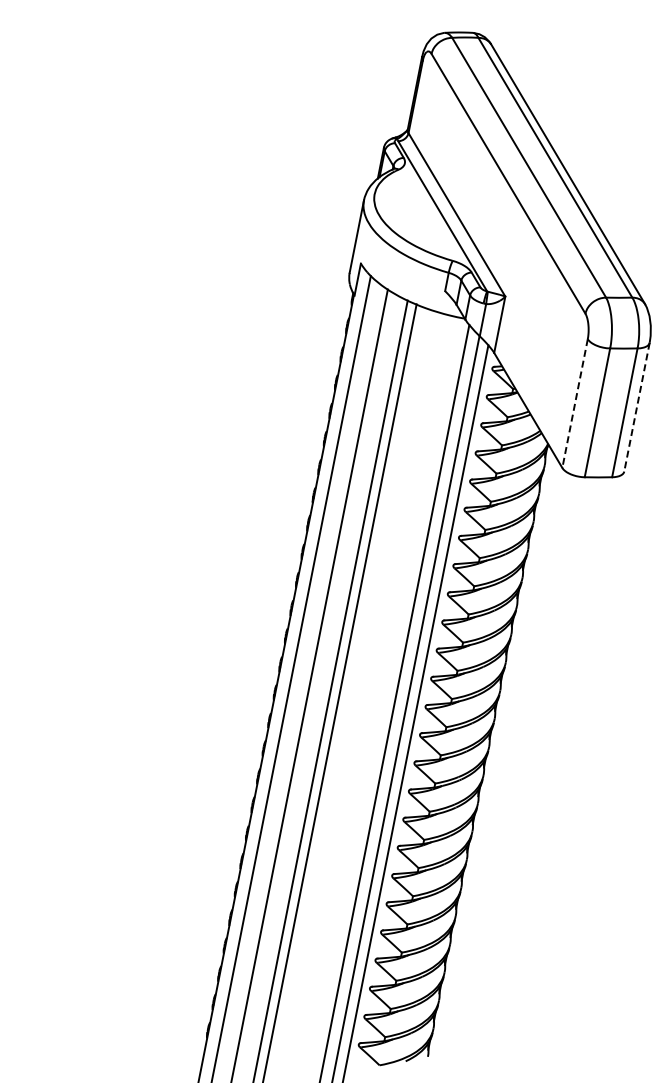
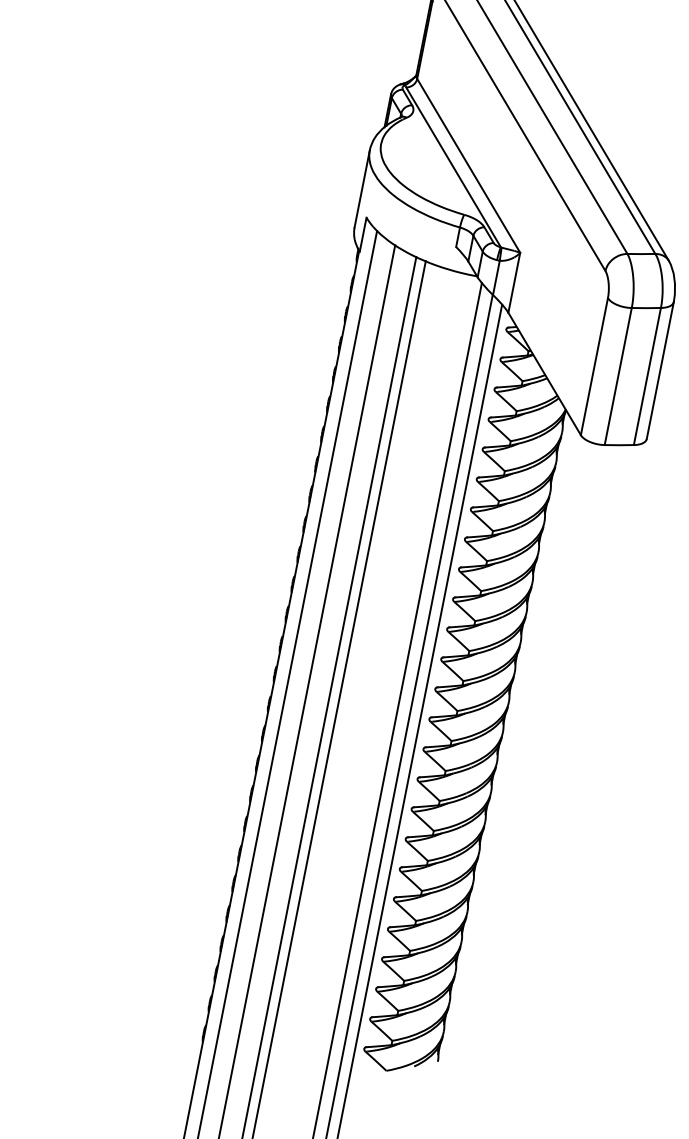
line: (575, 403) -> (594, 366), dashed -> solid
line: (637, 407) -> (660, 370), dashed -> solid

